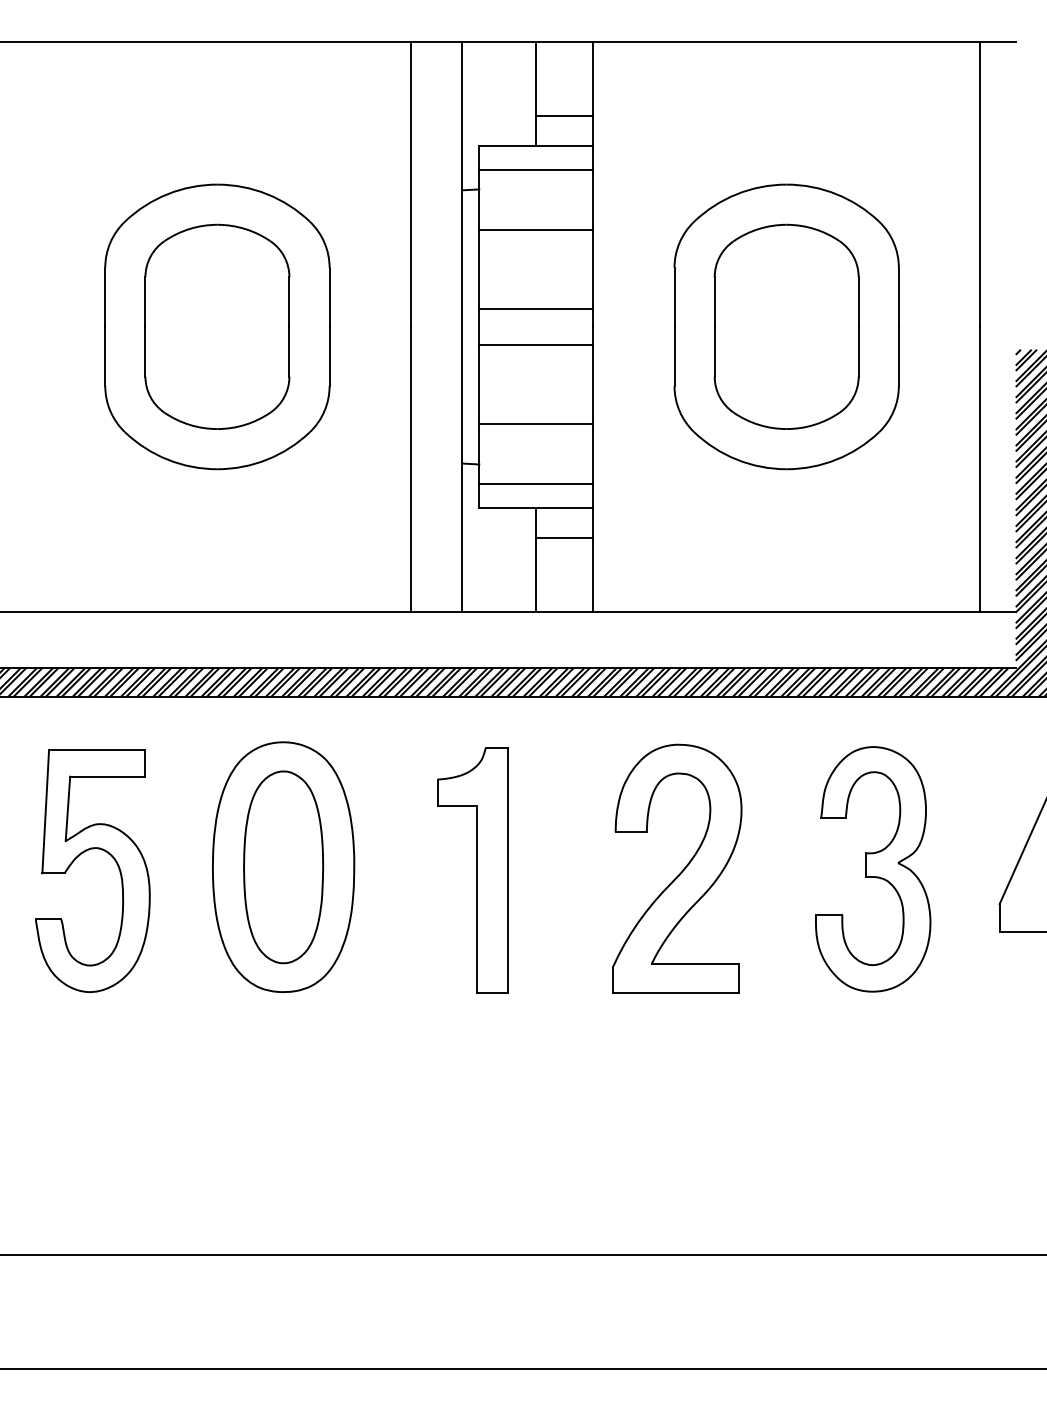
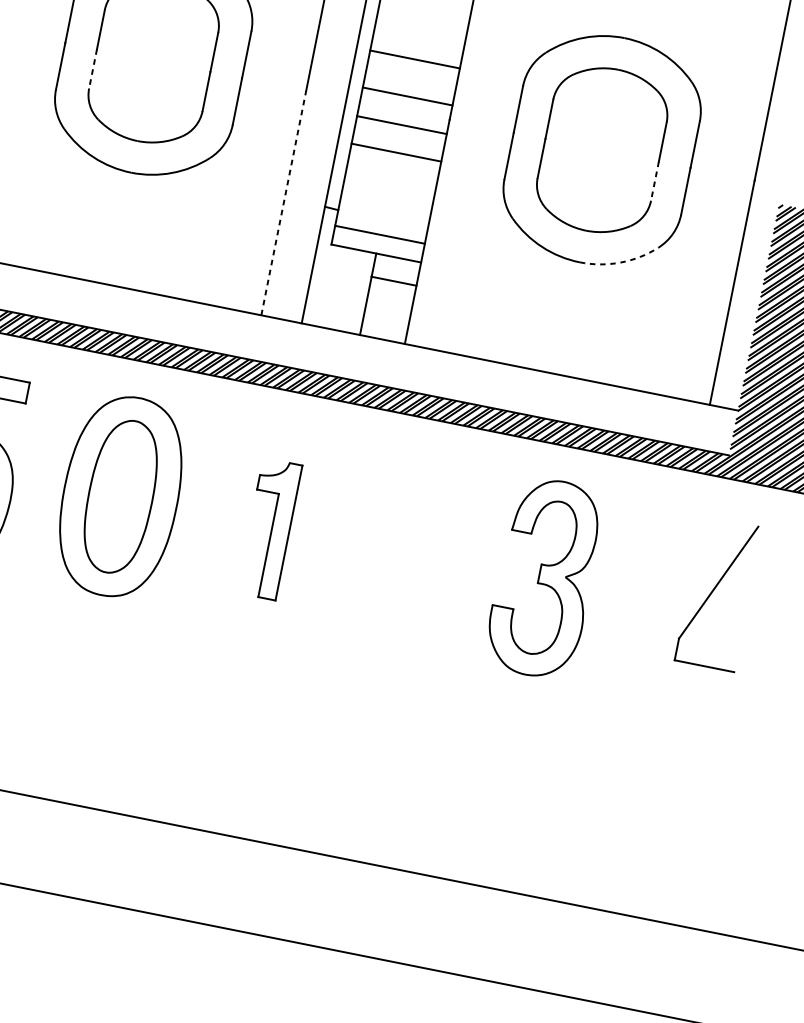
line: (536, 229) -> (415, 59), moved
line: (145, 351) -> (93, 68), solid -> dashed
line: (858, 351) -> (654, 180), solid -> dashed
line: (536, 424) -> (396, 153), moved
arc: (836, 459) -> (620, 262), solid -> dashed
line: (410, 468) -> (283, 202), solid -> dashed
part: (677, 868) -> (430, 559), removed
part: (873, 869) -> (545, 578), moved
part: (472, 870) -> (269, 529), size x0.7

